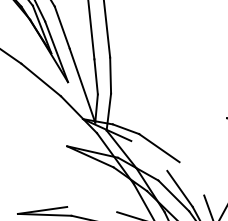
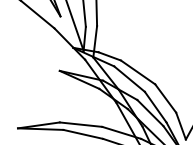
line: (149, 155) -> (129, 78), added
line: (191, 178) -> (165, 98), added
line: (92, 209) -> (81, 124), added

